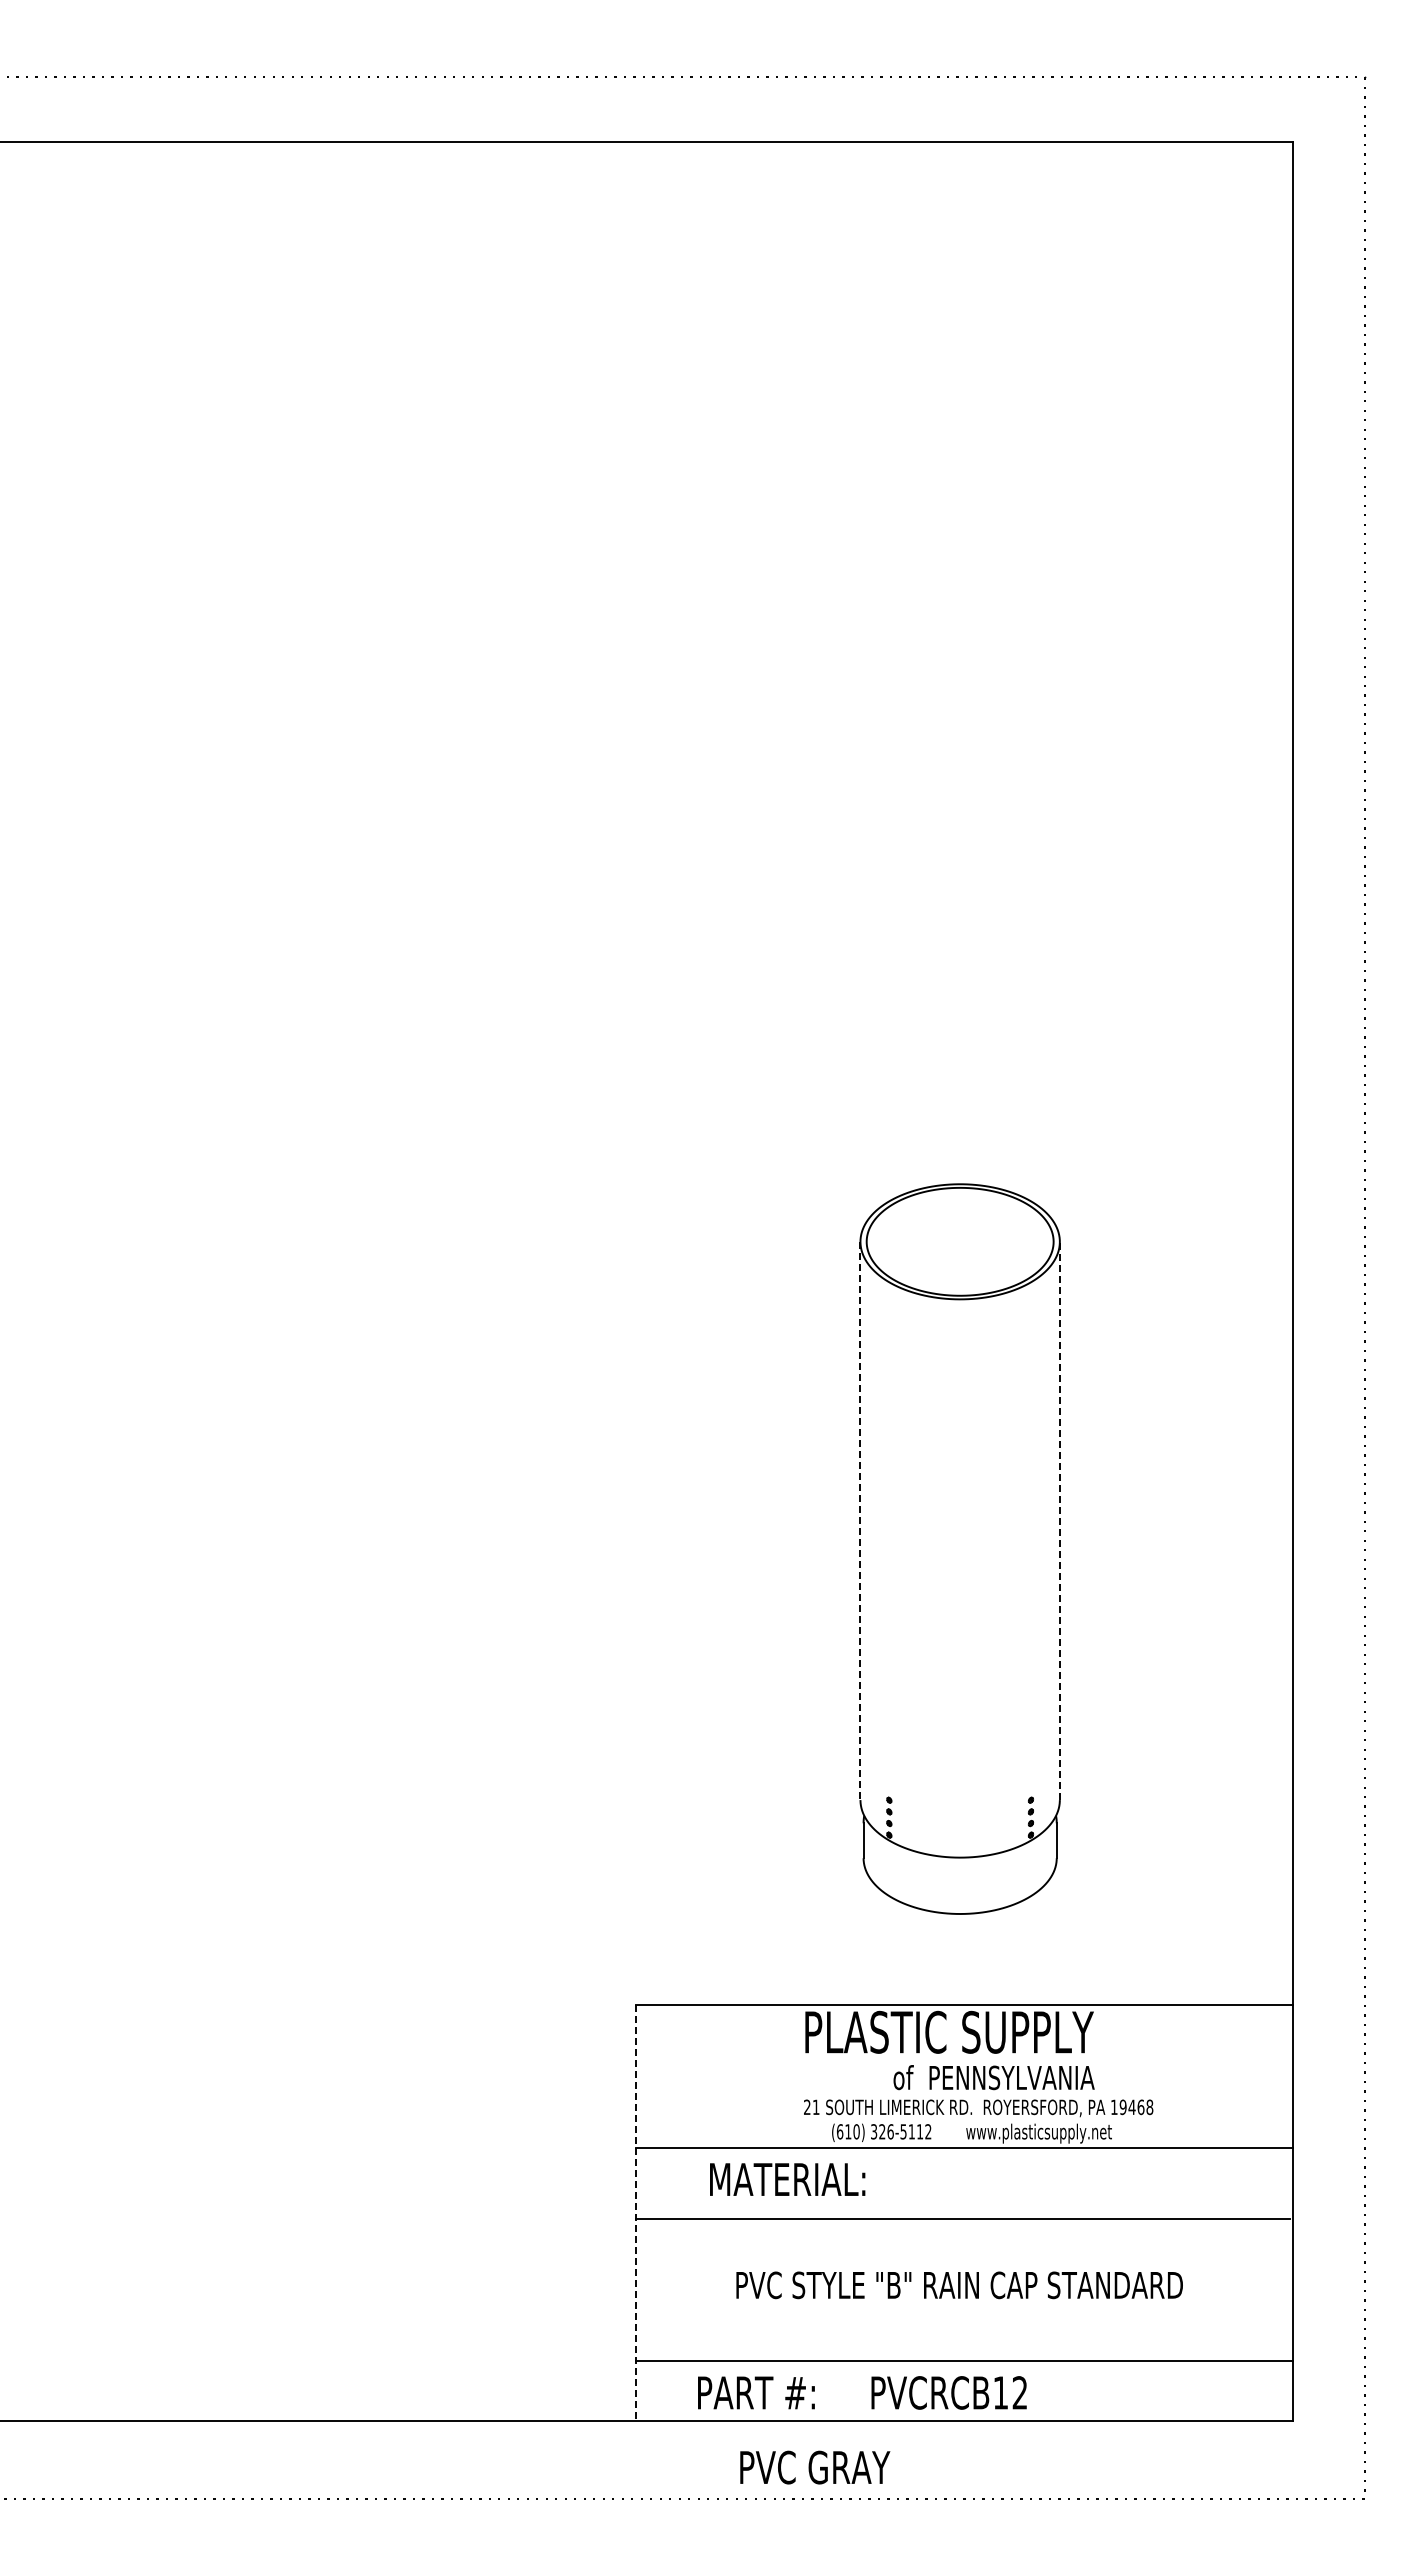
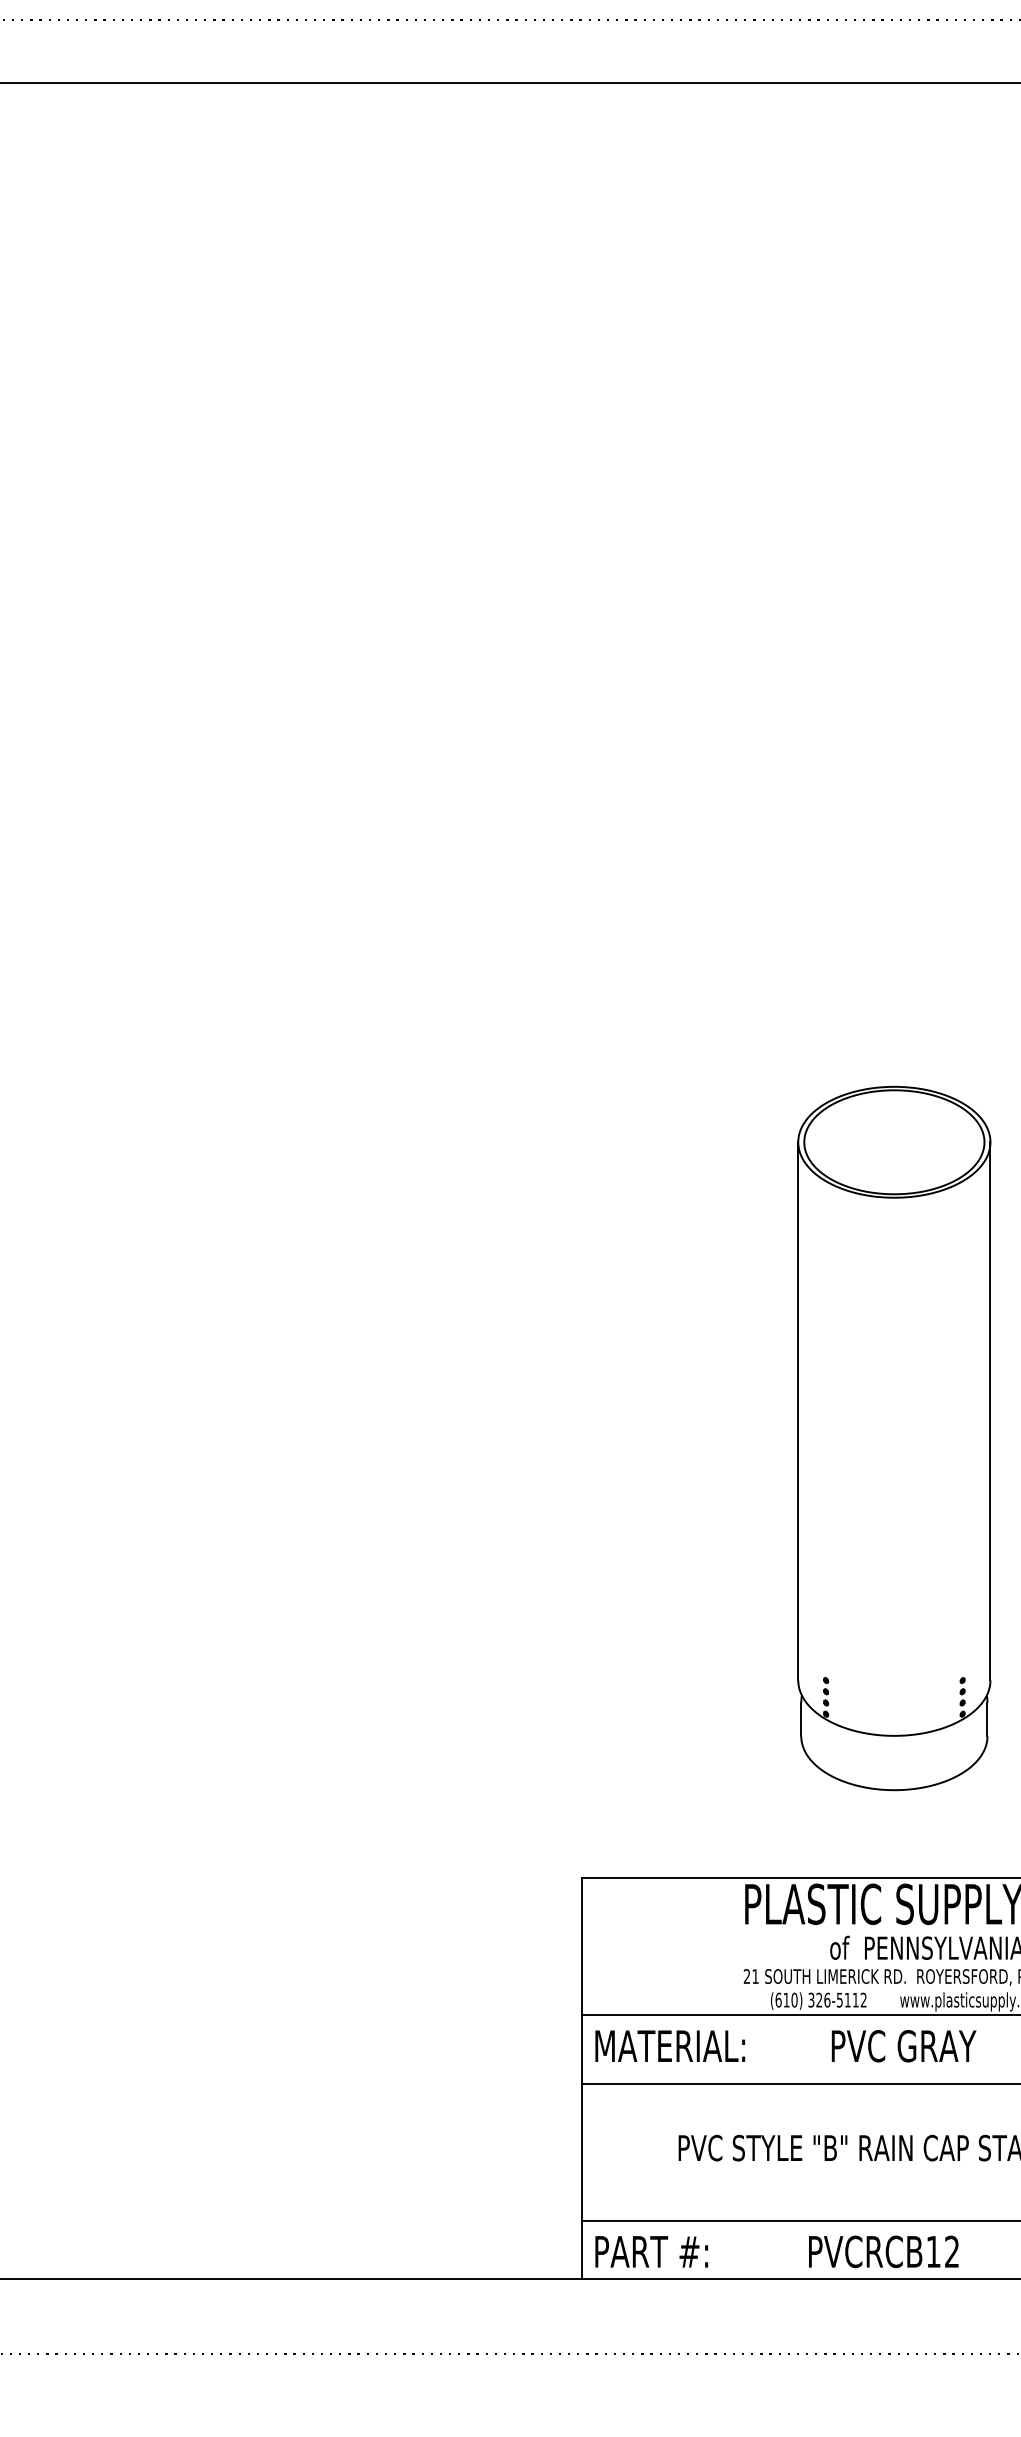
line: (1059, 1520) -> (990, 1410), dashed -> solid
line: (860, 1521) -> (798, 1411), dashed -> solid
text: (787, 2179) -> (670, 2046), moved
line: (635, 2213) -> (581, 2078), dashed -> solid
text: (756, 2392) -> (651, 2251), moved
text: (815, 2467) -> (904, 2046), moved

